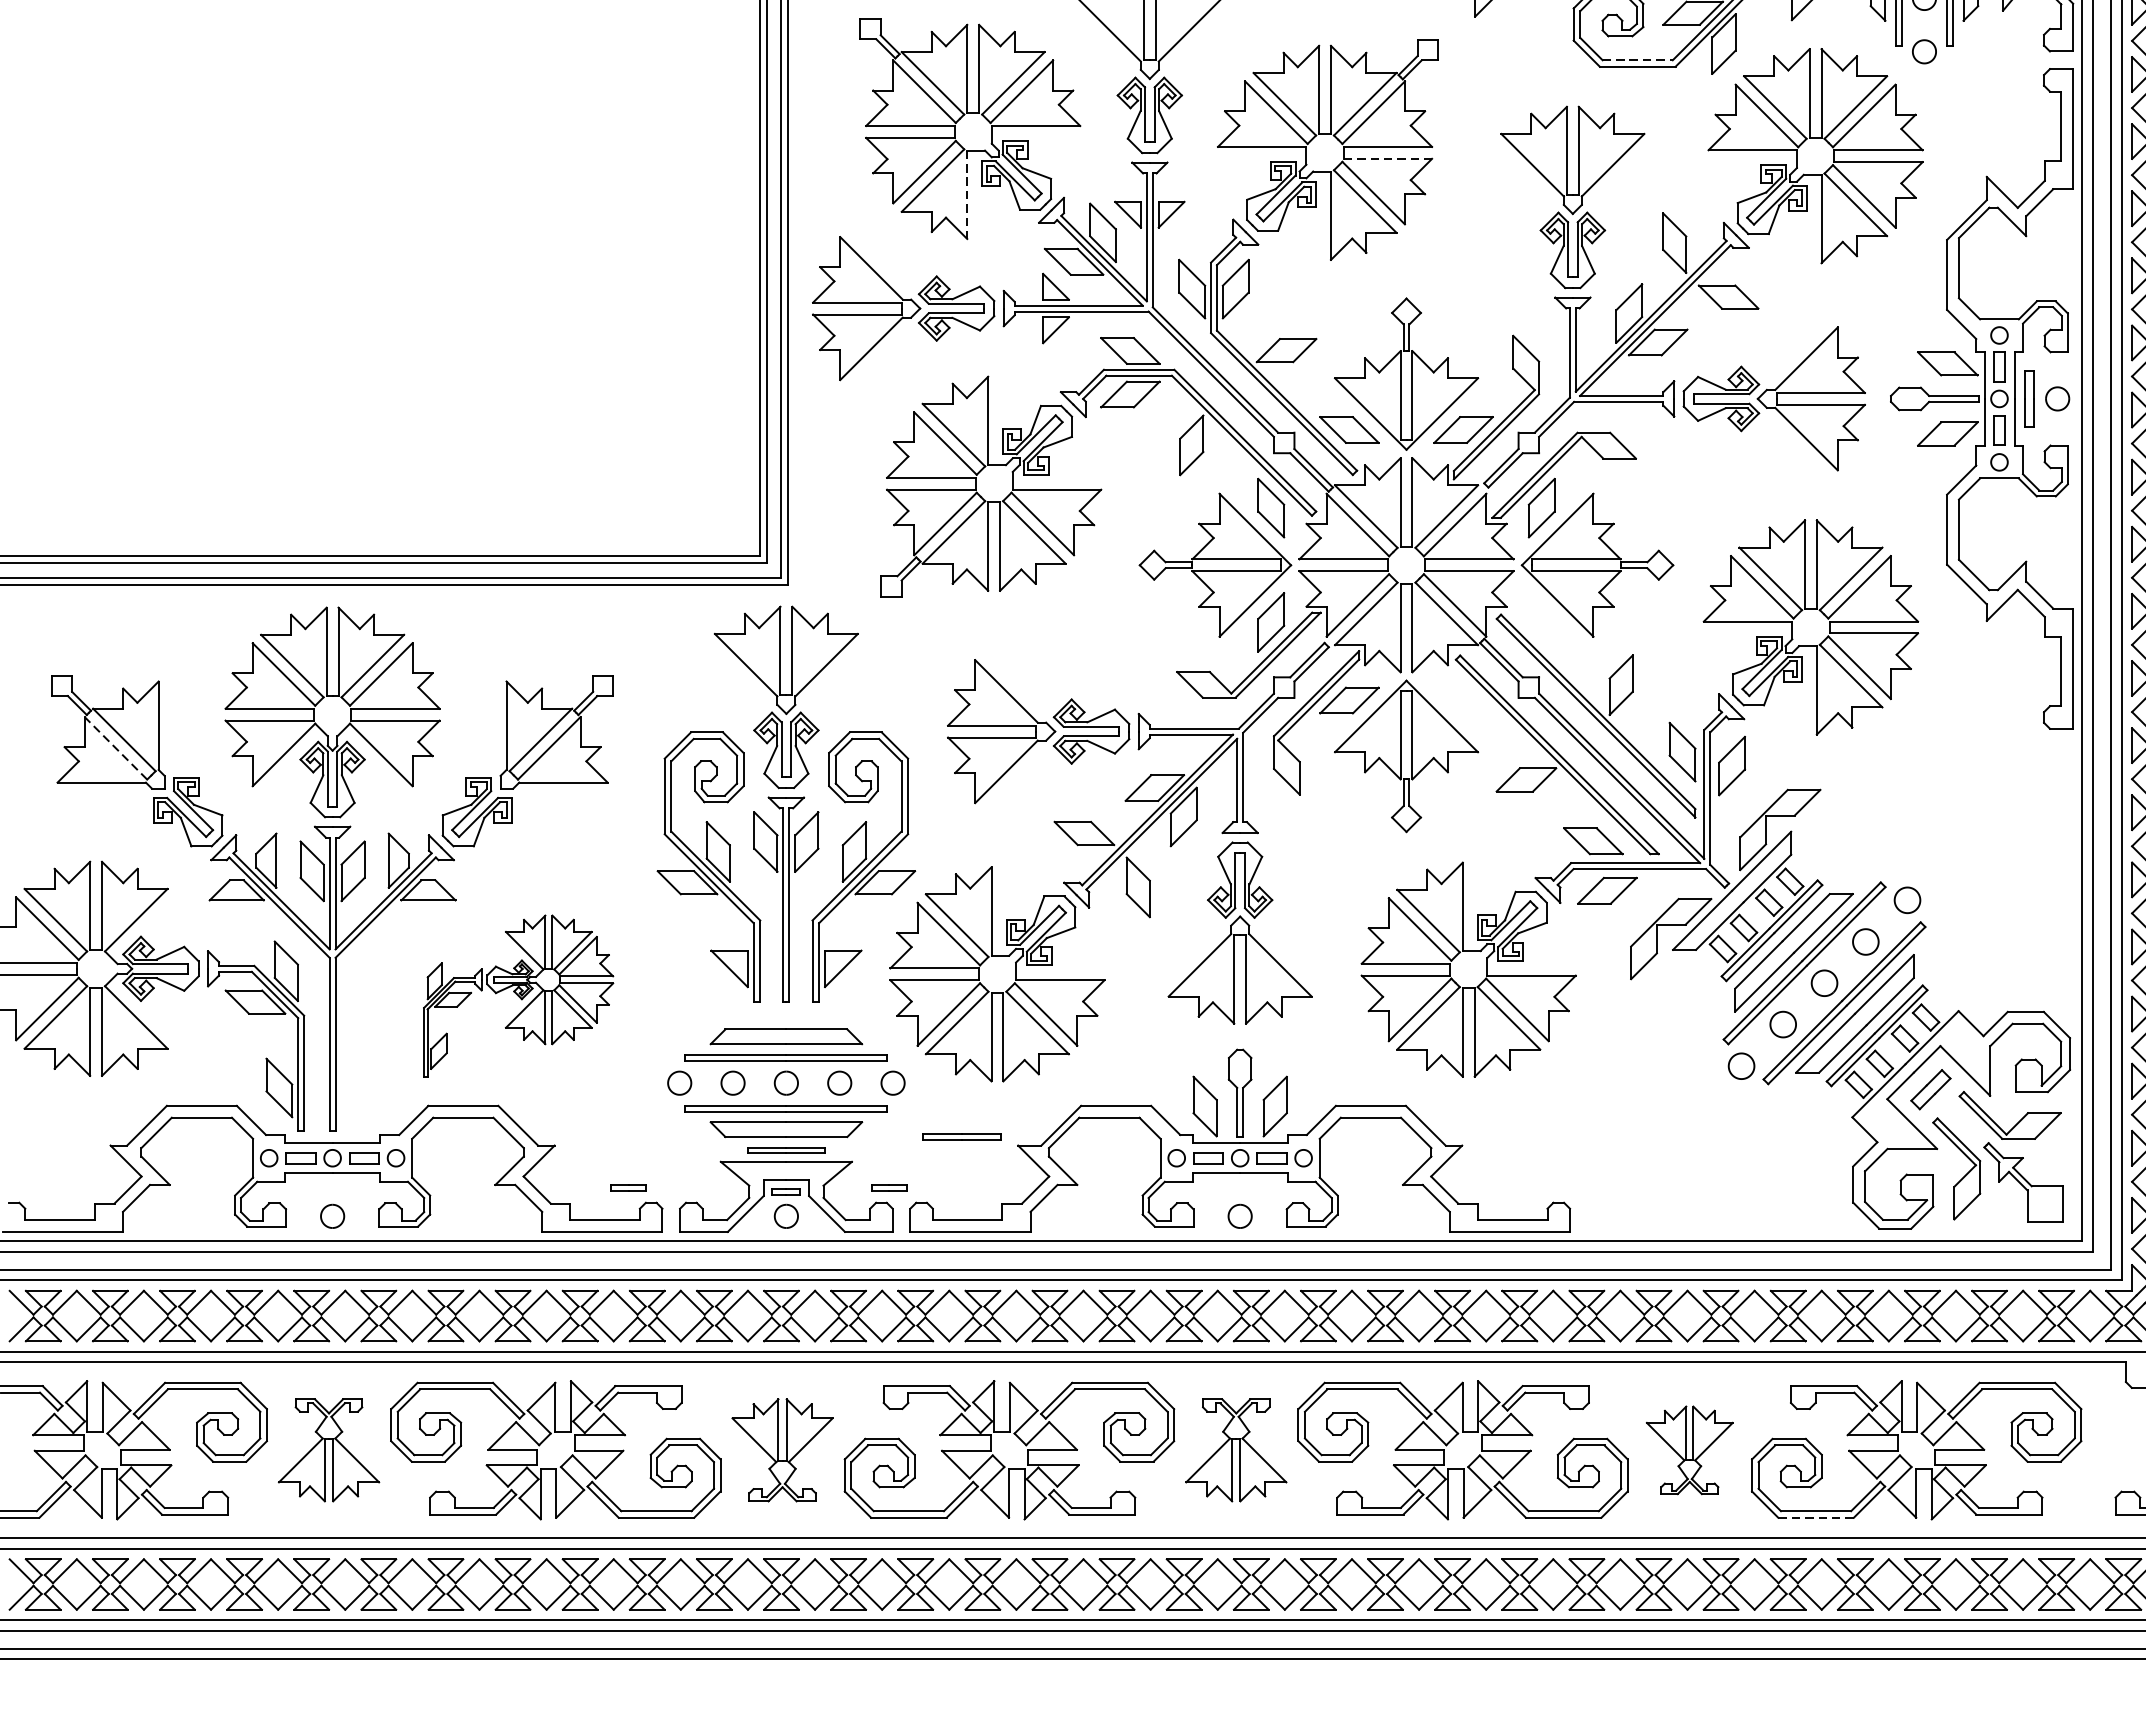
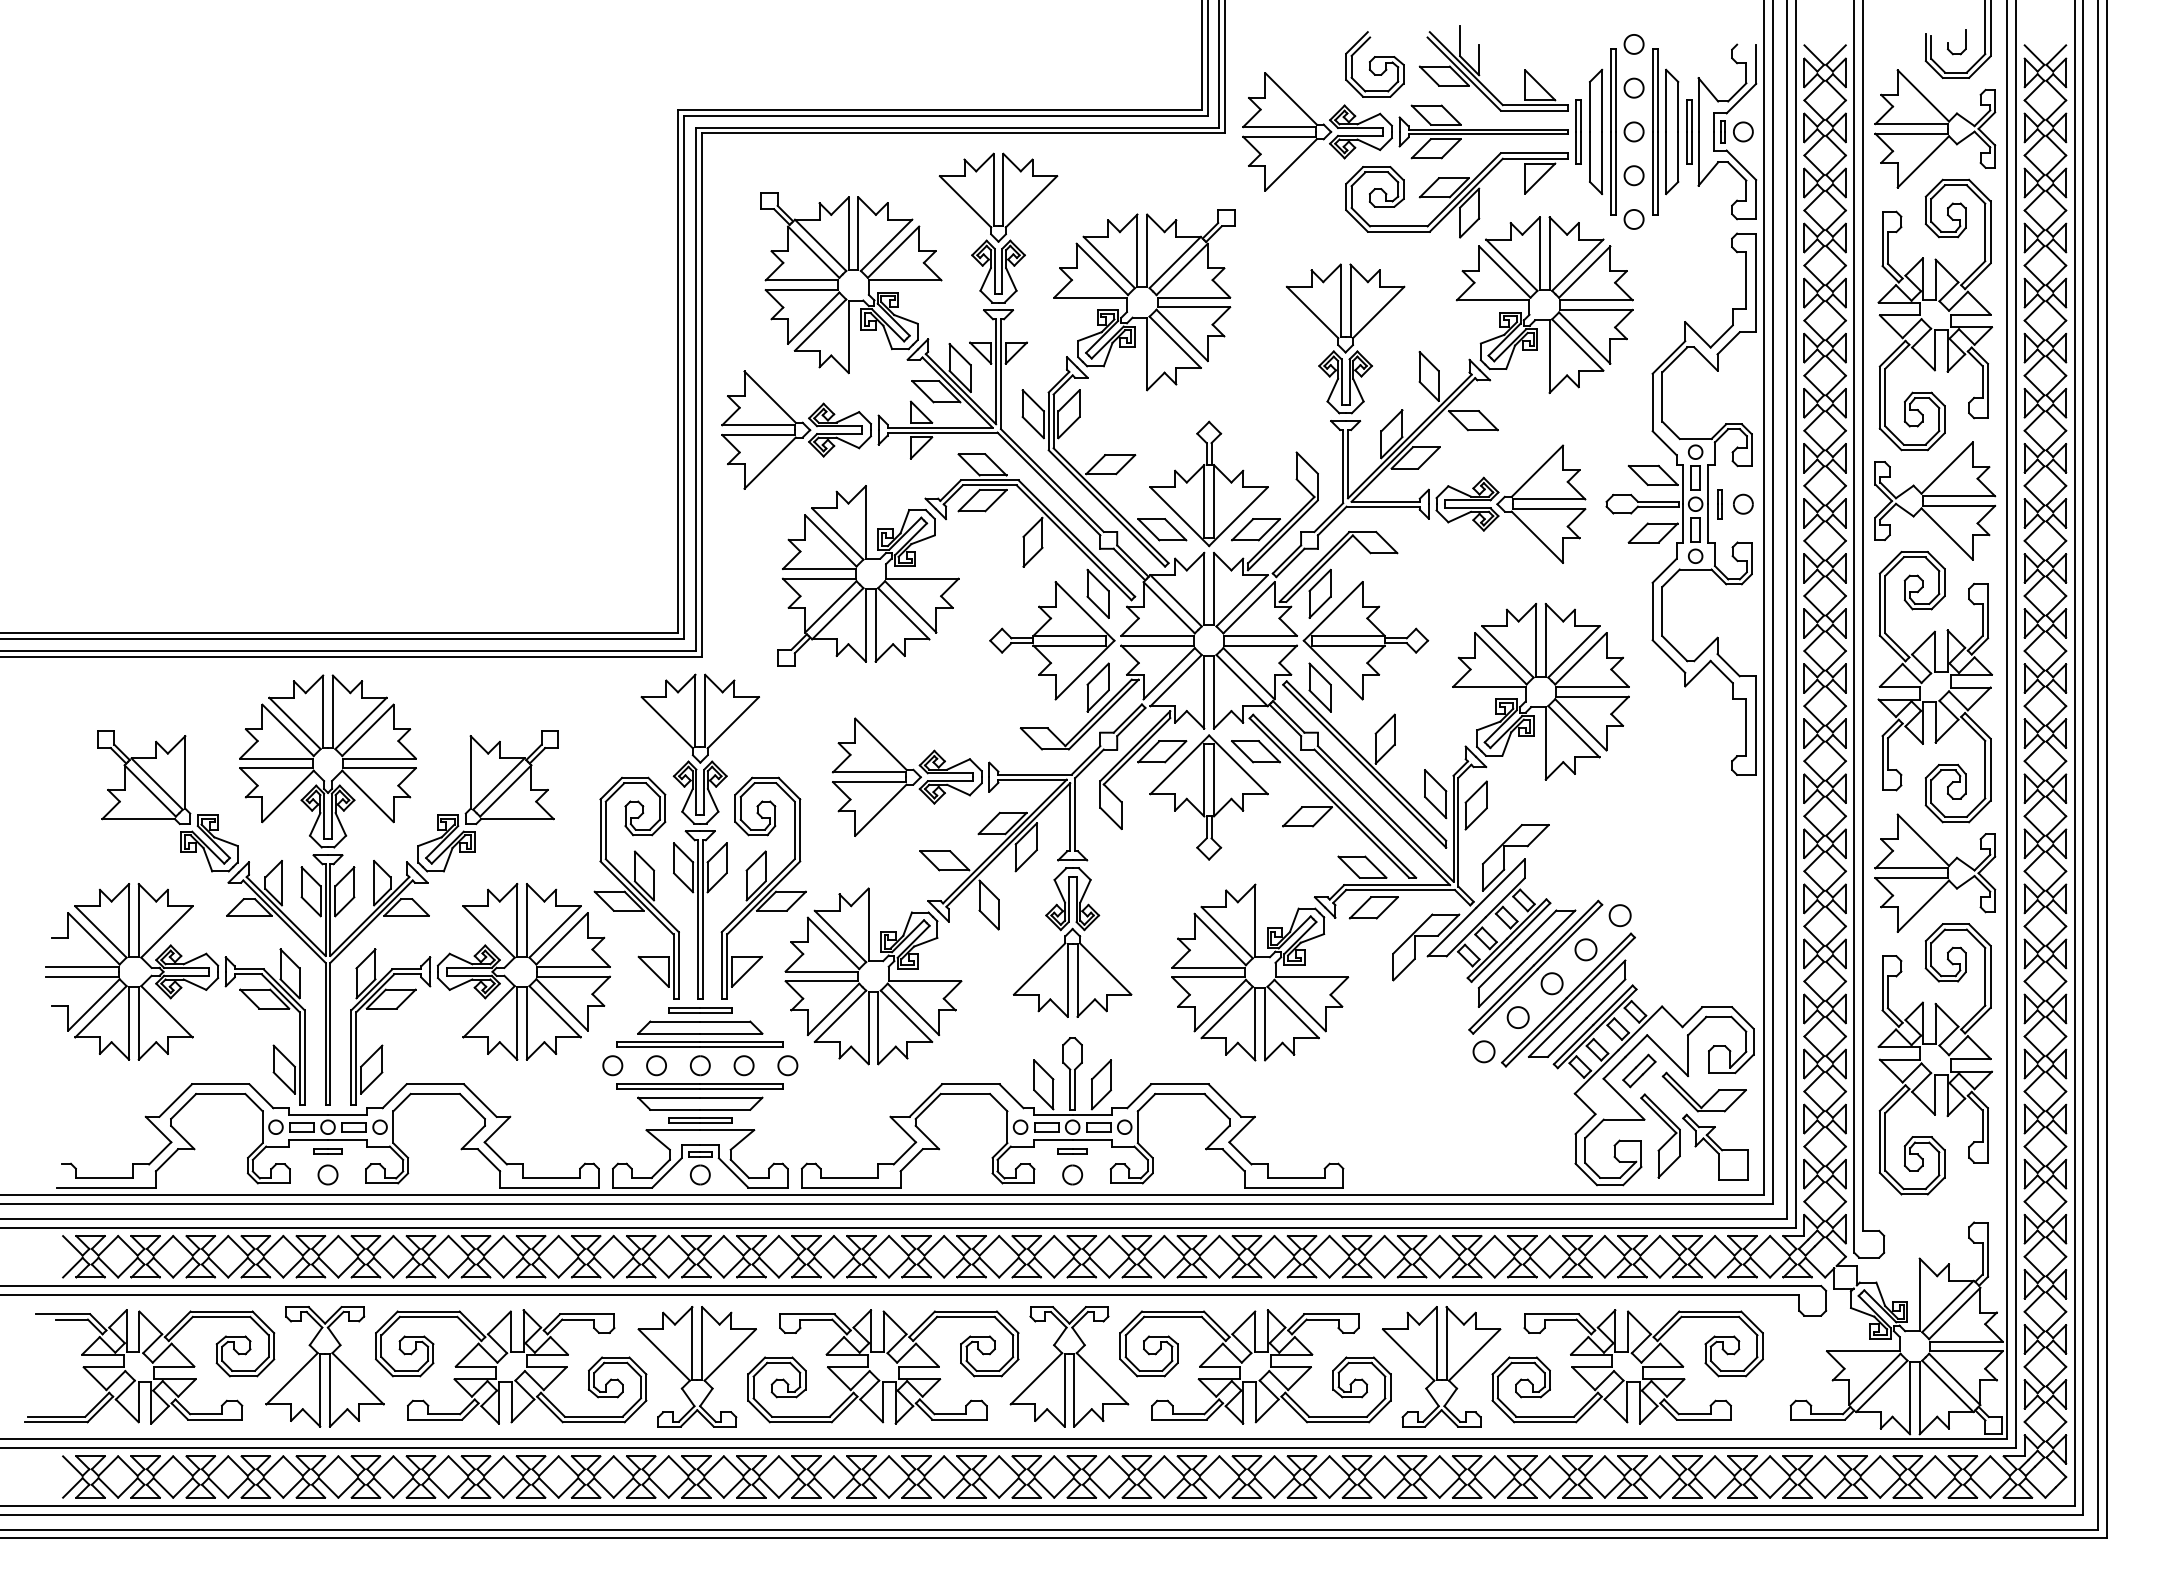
line: (1637, 60) -> (1398, 226), dashed -> solid
line: (1388, 159) -> (1194, 307), dashed -> solid
line: (966, 195) -> (848, 337), dashed -> solid
part: (2028, 399) -> (1719, 504), size x0.62
part: (1541, 622) -> (1319, 687), added
part: (1463, 700) -> (1255, 751), added
line: (115, 747) -> (149, 790), dashed -> solid
part: (518, 996) -> (480, 994), size x1.67
part: (962, 1136) -> (700, 1010), moved
part: (628, 1187) -> (327, 1151), moved
part: (888, 1187) -> (1072, 1151), moved
part: (328, 1449) -> (324, 1366), size x1.43
part: (781, 1449) -> (696, 1366), size x1.43
part: (1236, 1449) -> (1069, 1366), size x1.43
part: (1689, 1449) -> (1441, 1366), size x1.67
line: (1816, 1518) -> (1545, 1422), dashed -> solid

